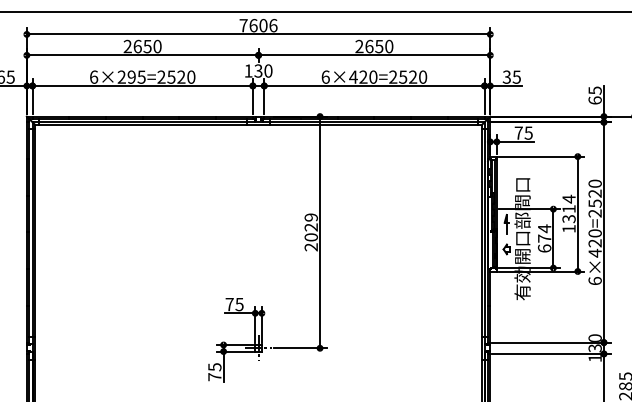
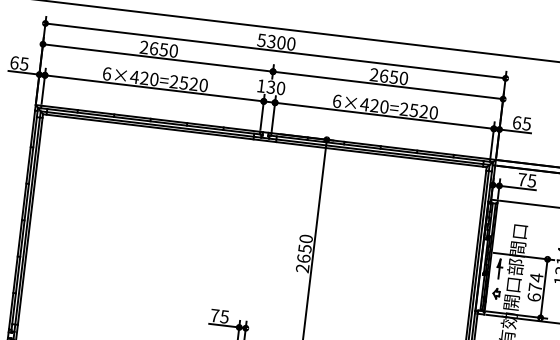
text: (258, 25) -> (276, 42), 7606 -> 5300
text: (131, 76) -> (144, 77), 6×295=2520 -> 6×420=2520
text: (506, 76) -> (516, 122), 35 -> 65
text: (310, 227) -> (304, 248), 2029 -> 2650

